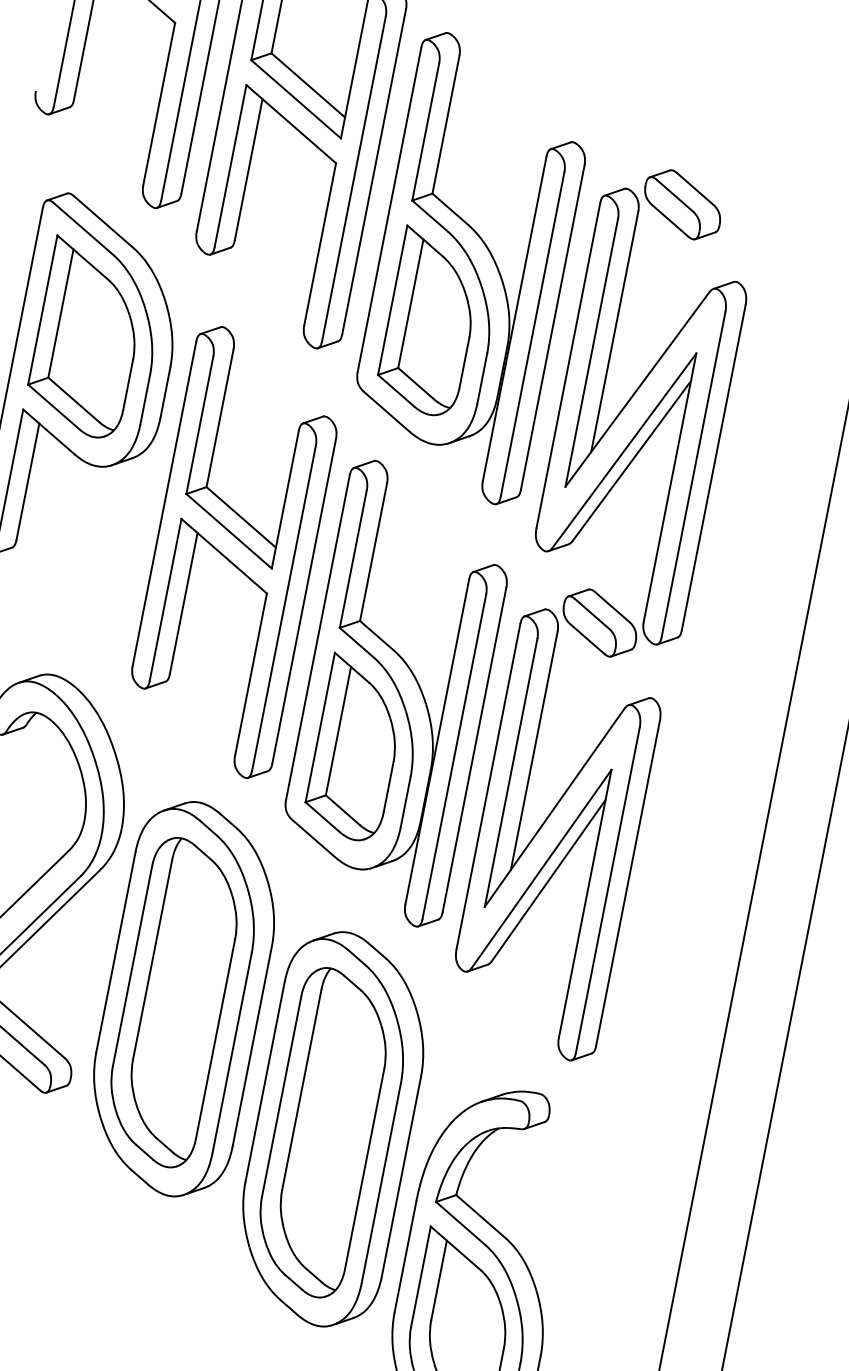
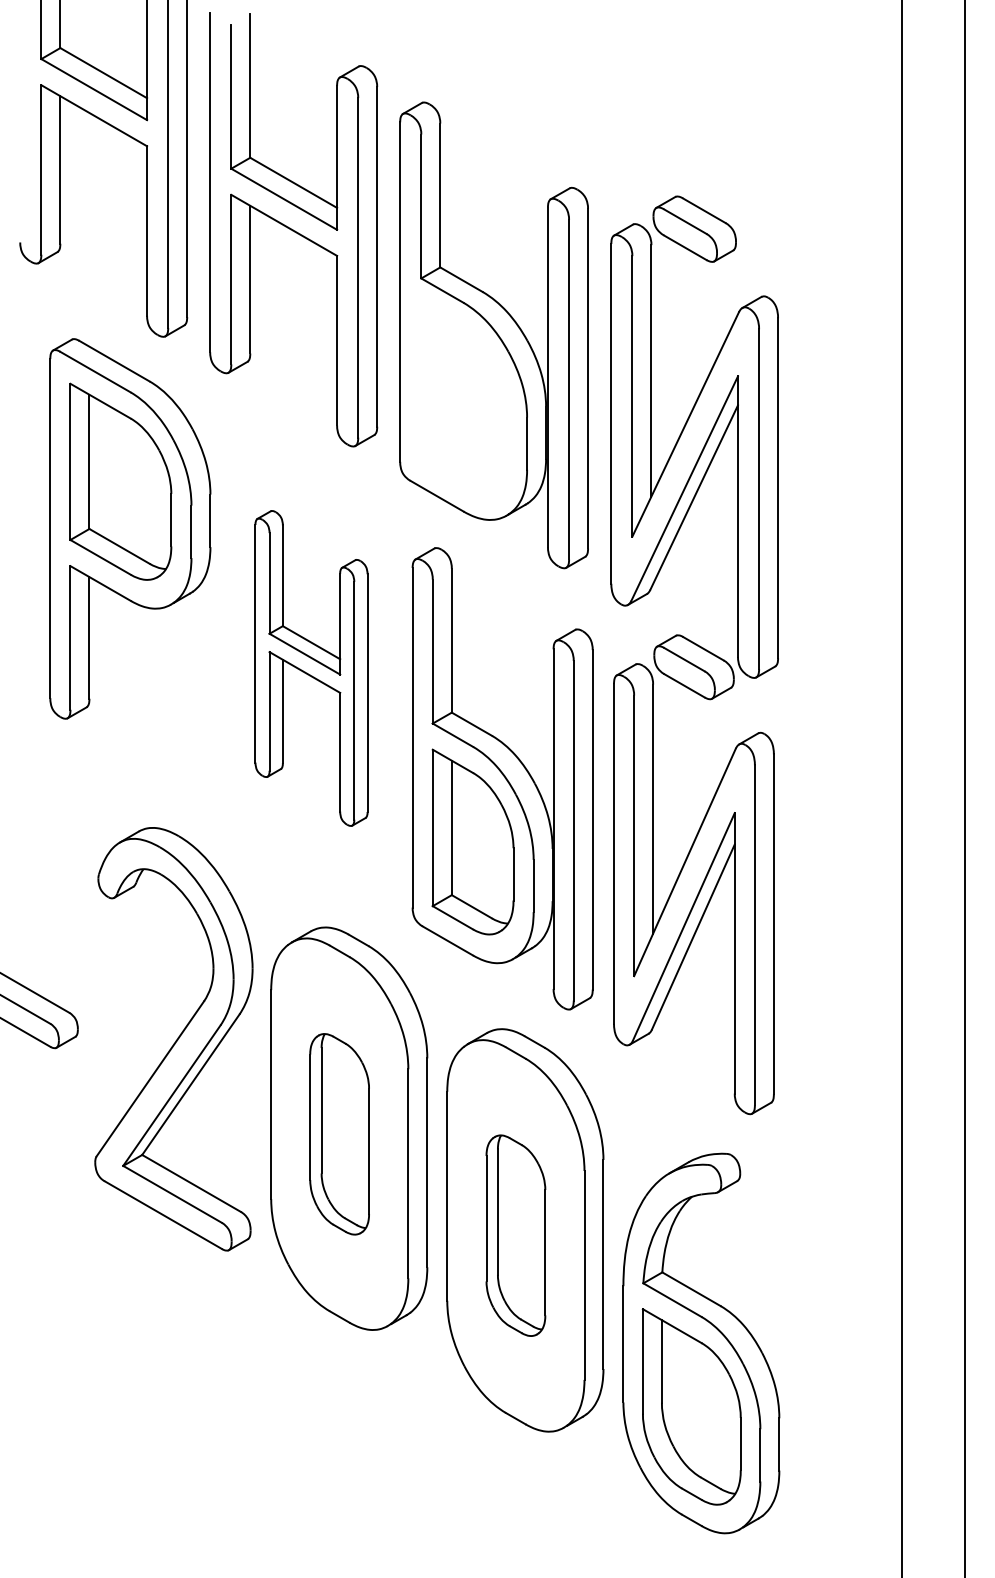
part: (430, 322) -> (463, 397), removed
part: (234, 552) -> (311, 668), size x0.7
part: (173, 1002) -> (339, 1134), size x0.6
part: (322, 1132) -> (515, 1235), size x0.6

